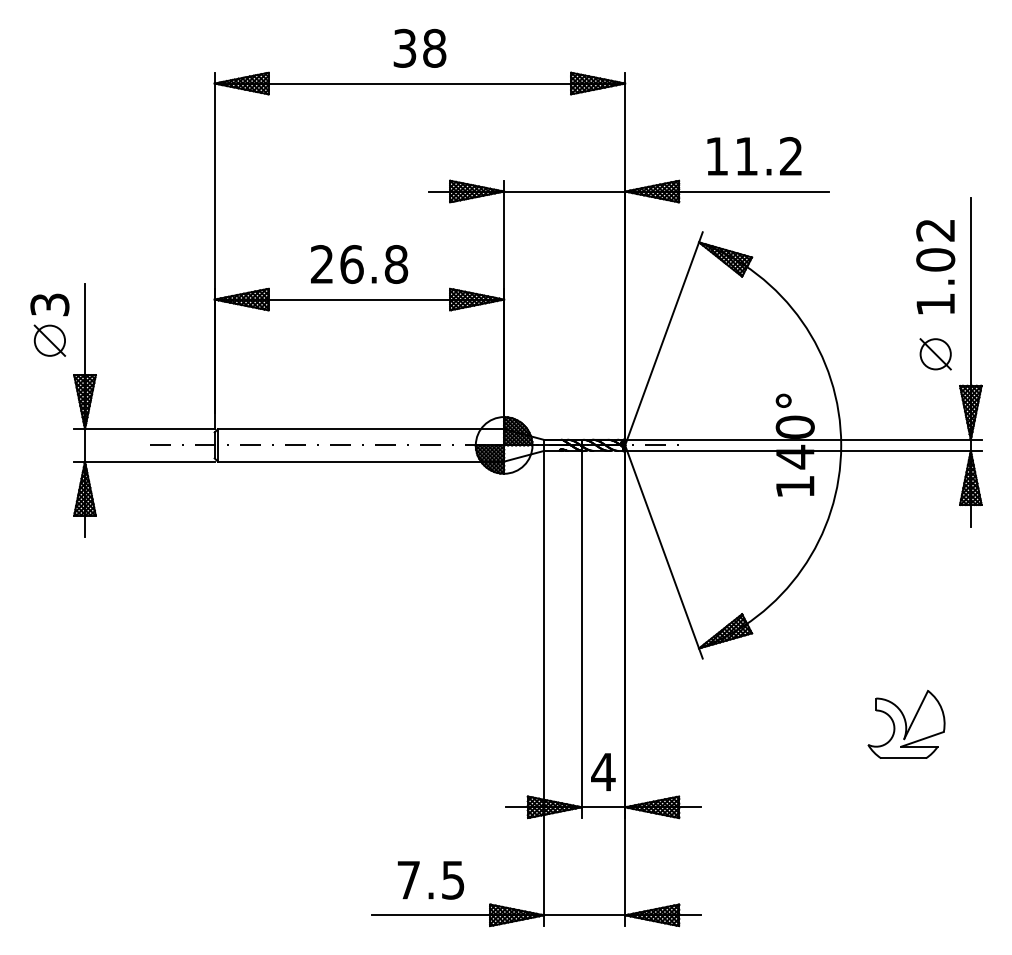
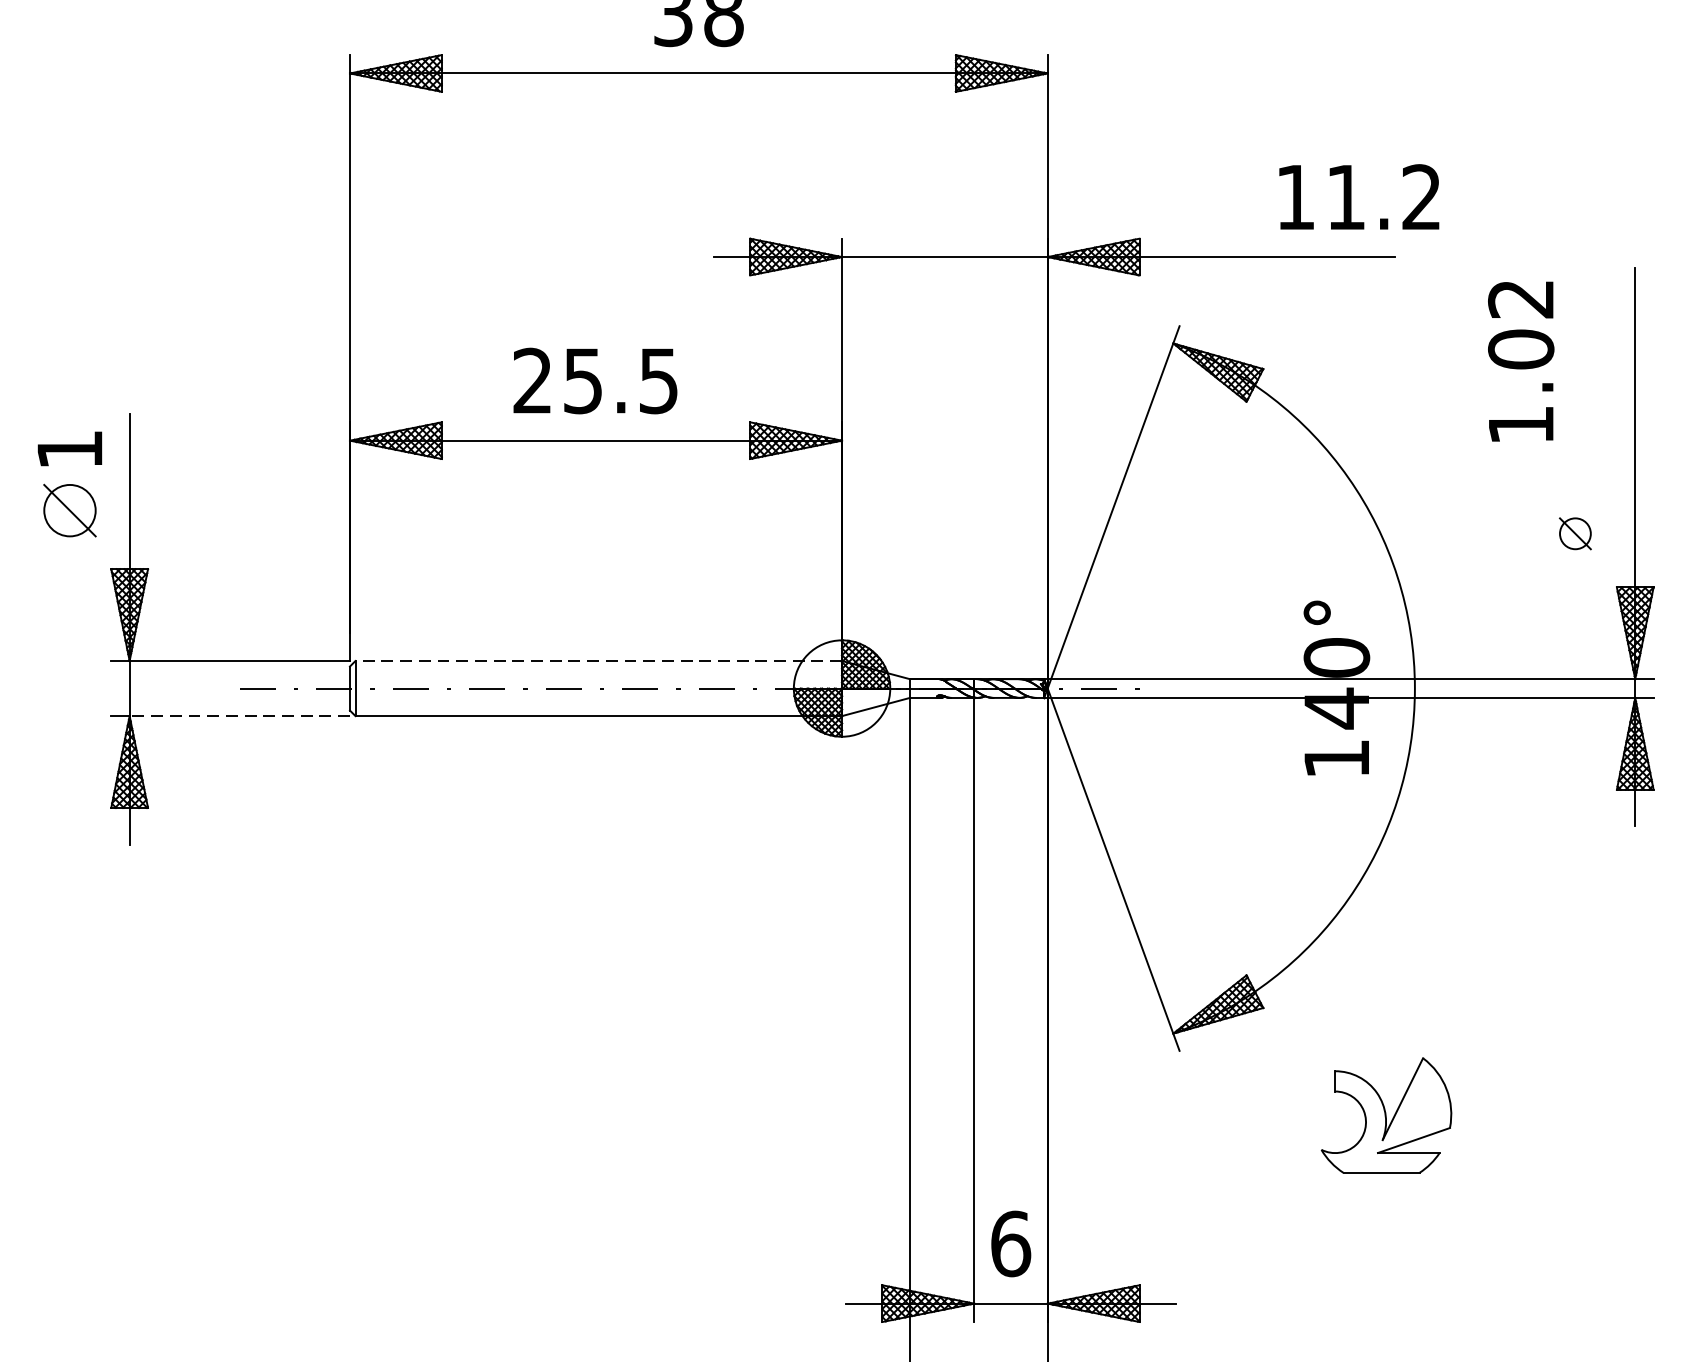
text: (754, 156) -> (1359, 197), moved
text: (374, 264) -> (621, 381), 26.8 -> 25.5
text: (935, 267) -> (1520, 362), moved
text: (49, 304) -> (69, 449), 3 -> 1
part: (935, 354) -> (1575, 534), size x0.6
line: (360, 429) -> (597, 661), solid -> dashed
line: (149, 461) -> (239, 715), solid -> dashed
part: (906, 724) -> (1386, 1115), moved
text: (603, 771) -> (1010, 1242), 4 -> 6

